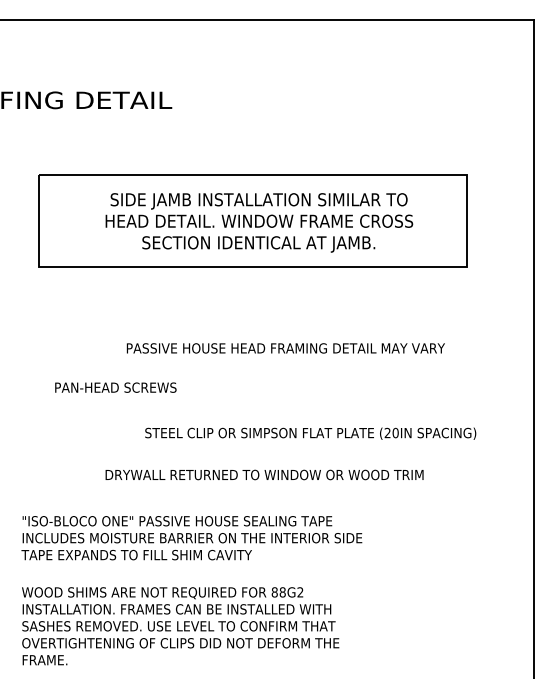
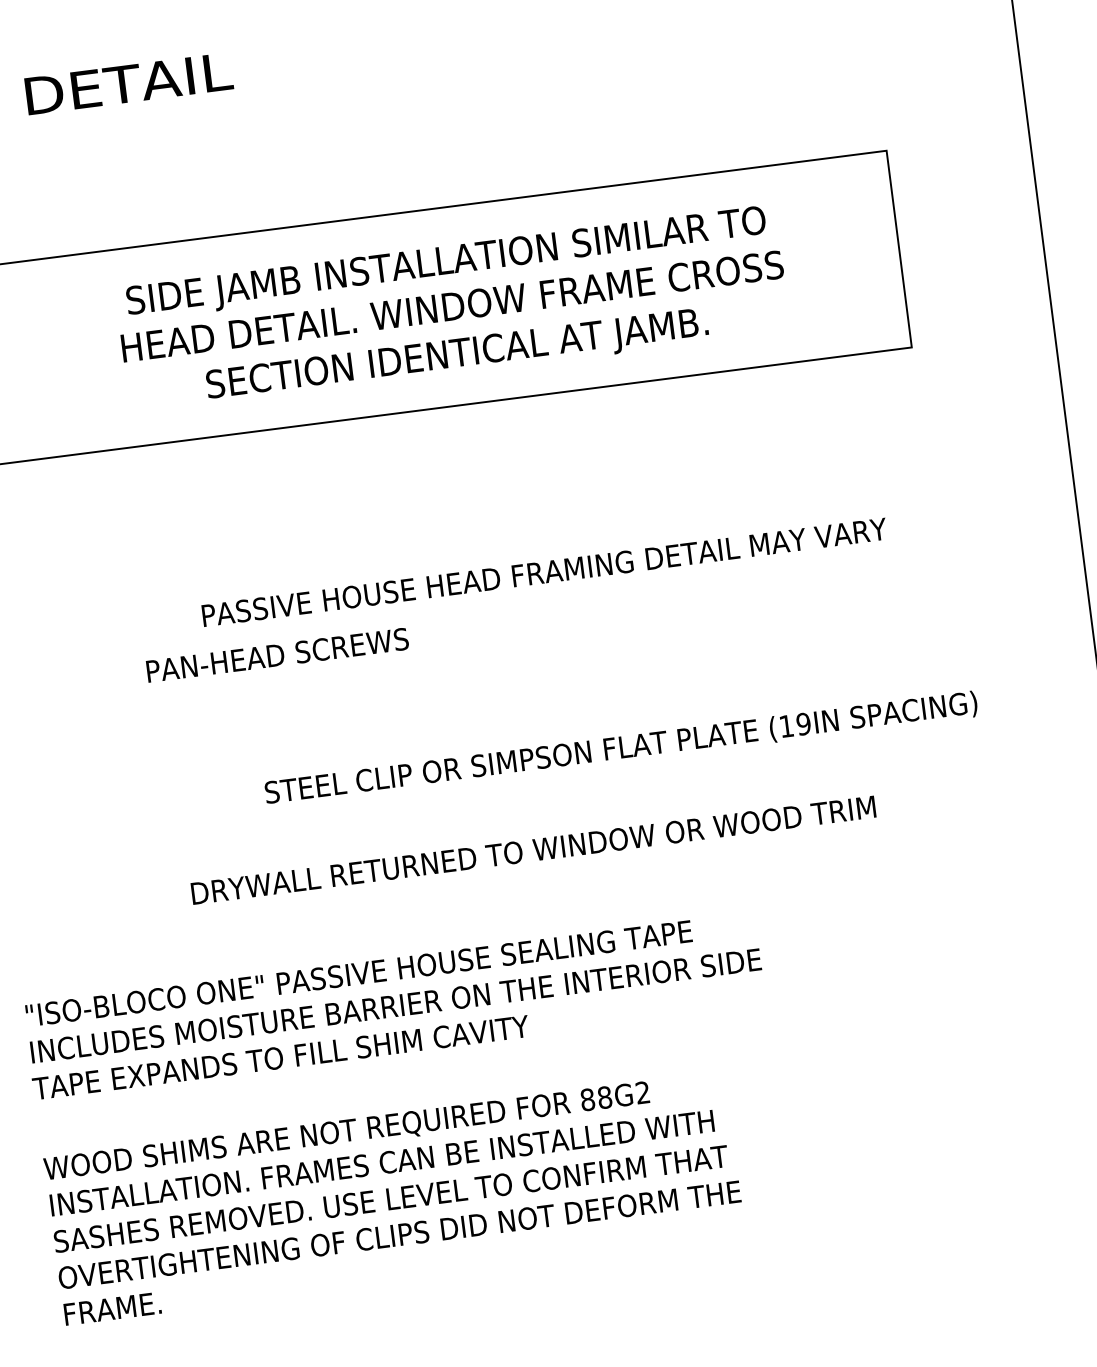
text: (115, 387) -> (276, 654), moved
text: (391, 432) -> (794, 724), (20IN -> (19IN

